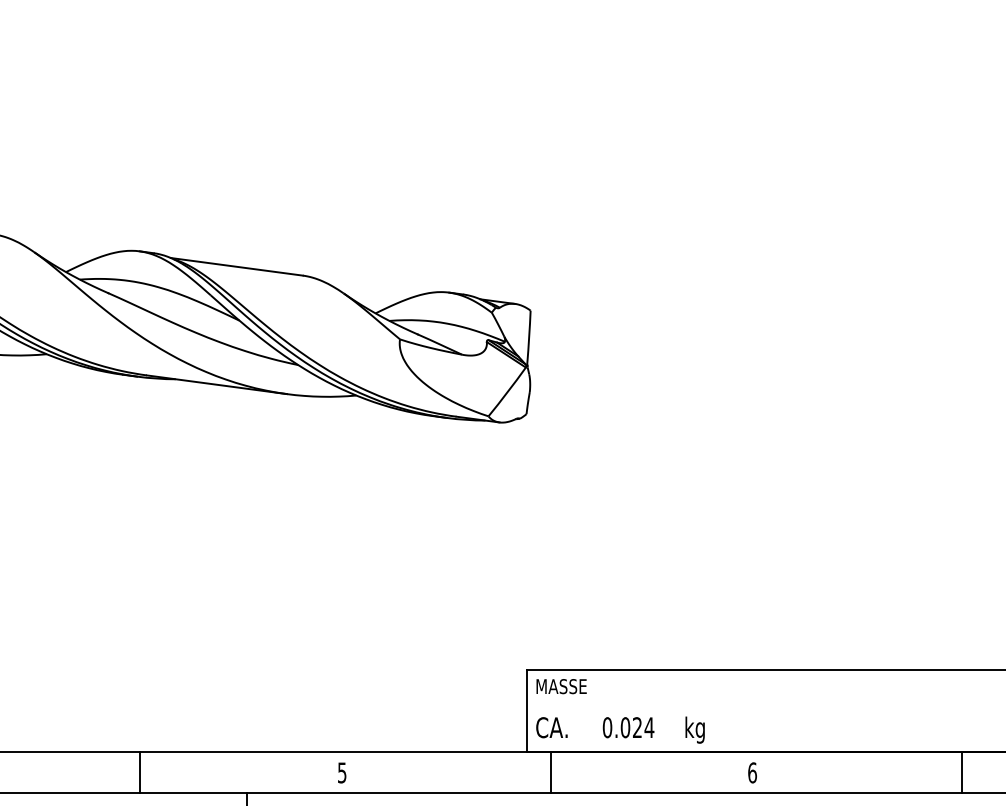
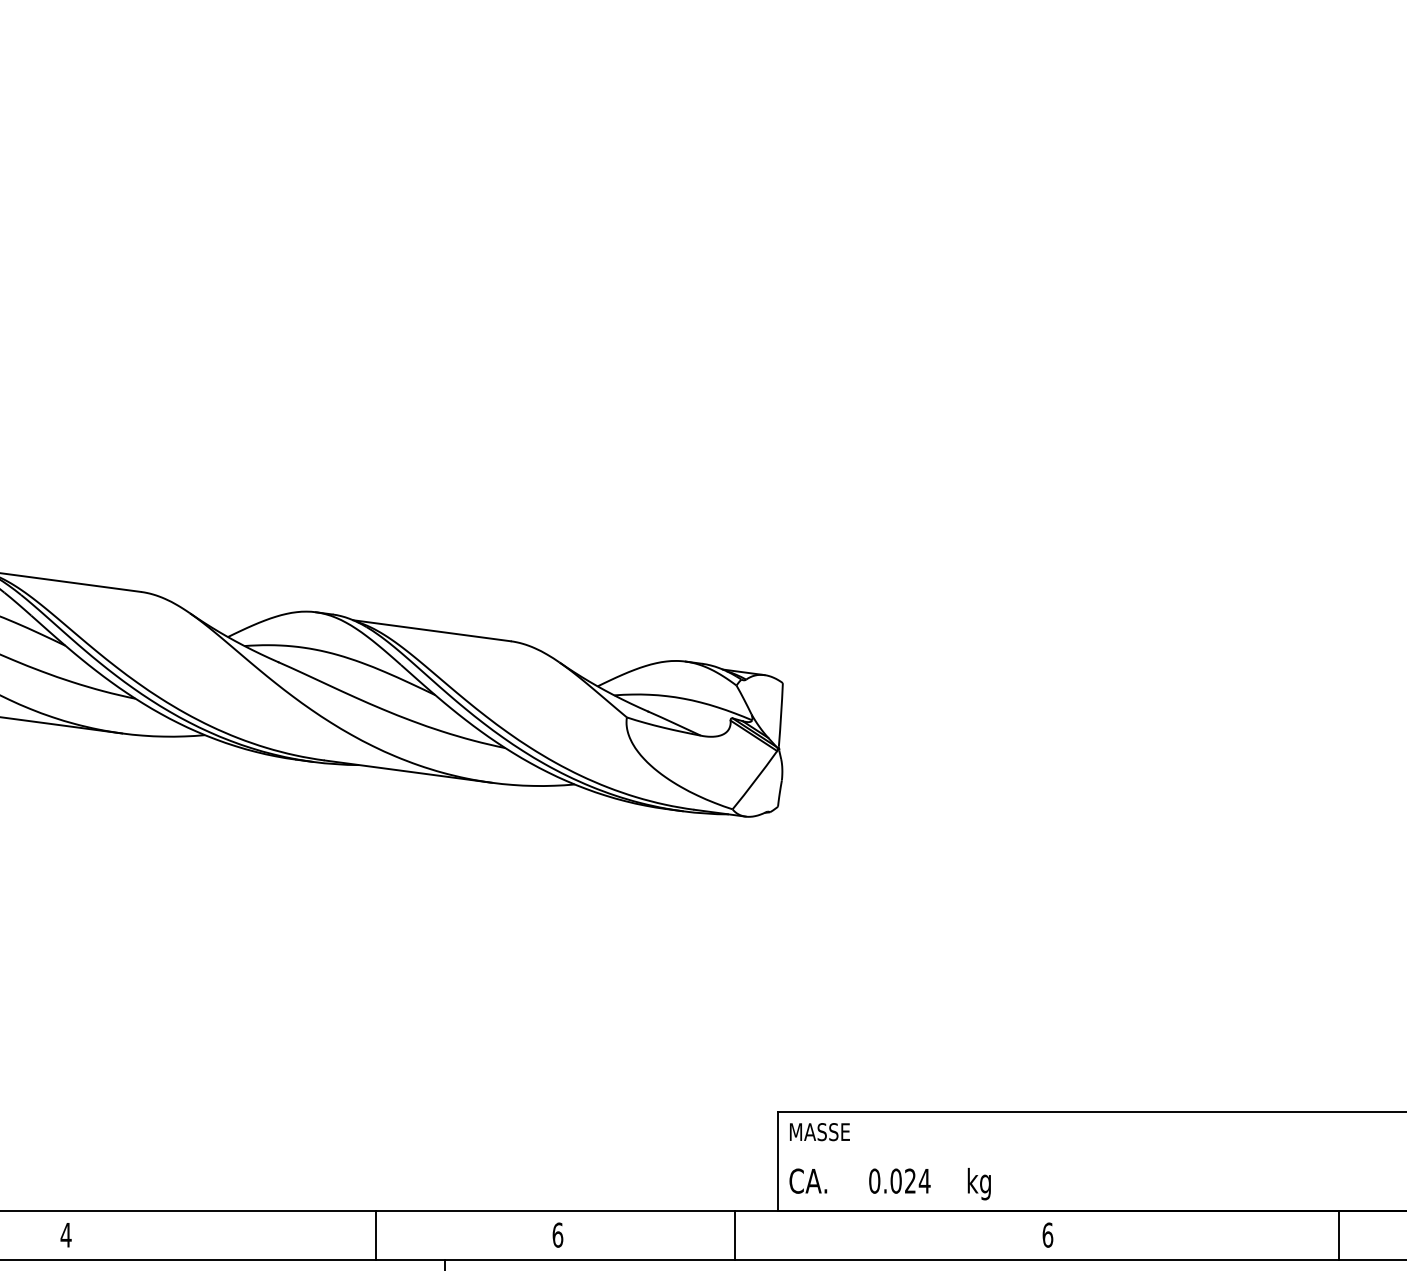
line: (140, 772) -> (375, 1234), moved
text: (341, 772) -> (557, 1234), 5 -> 6
line: (551, 772) -> (734, 1234), moved
line: (962, 772) -> (1338, 1234), moved

